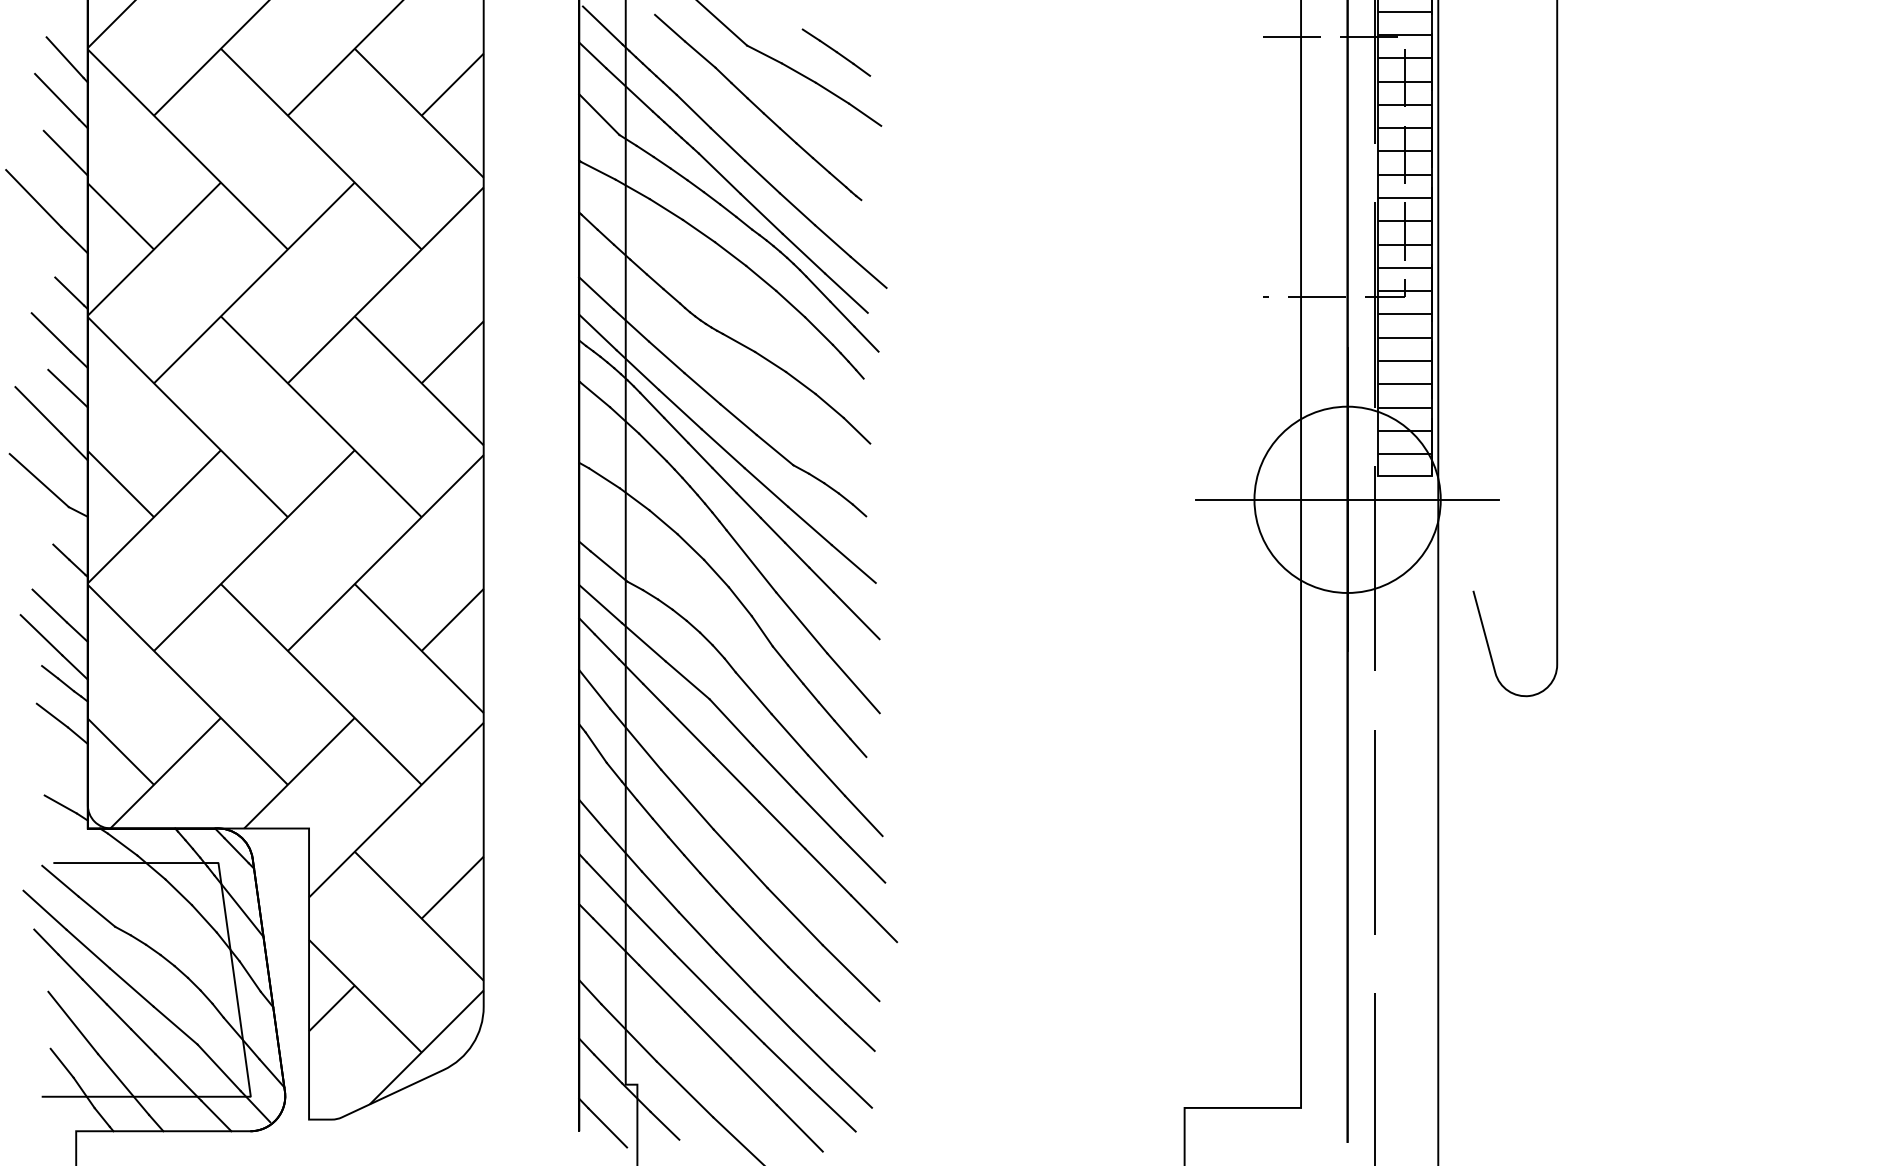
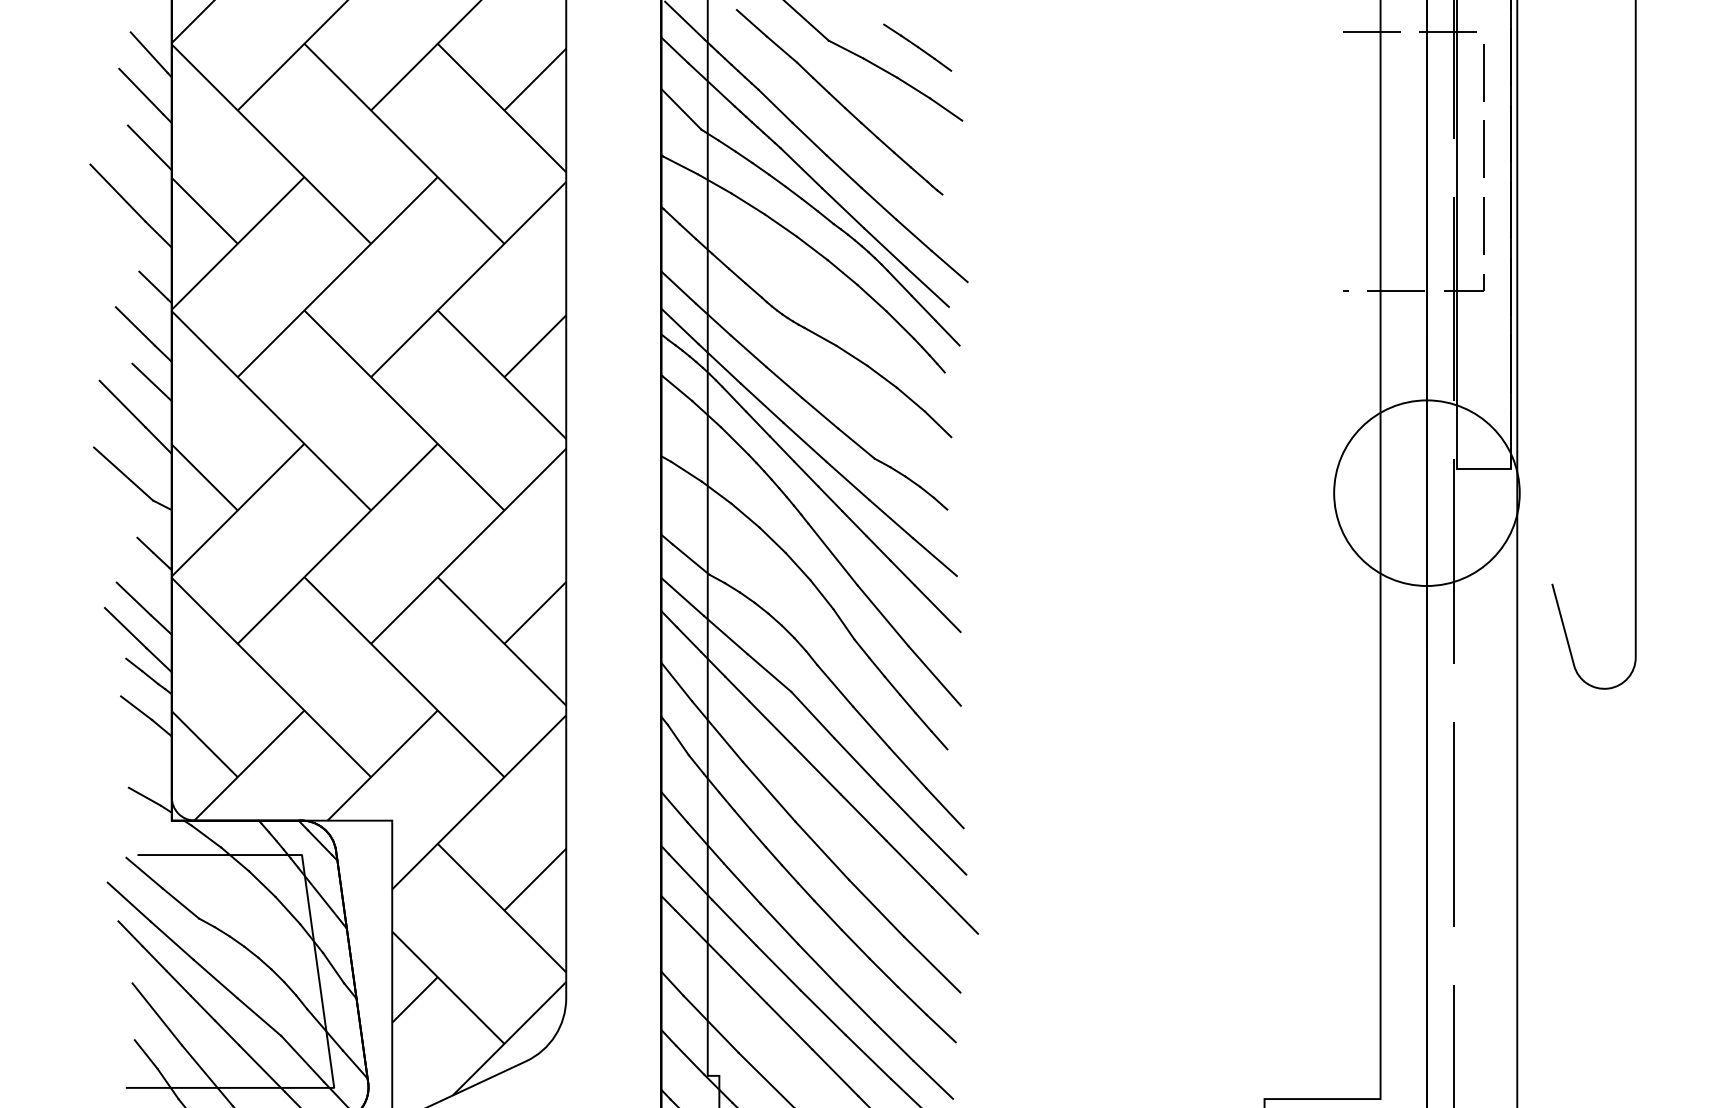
hatch: (1404, 232) -> (1483, 226), removed
line: (1347, 499) -> (1426, 492), removed

